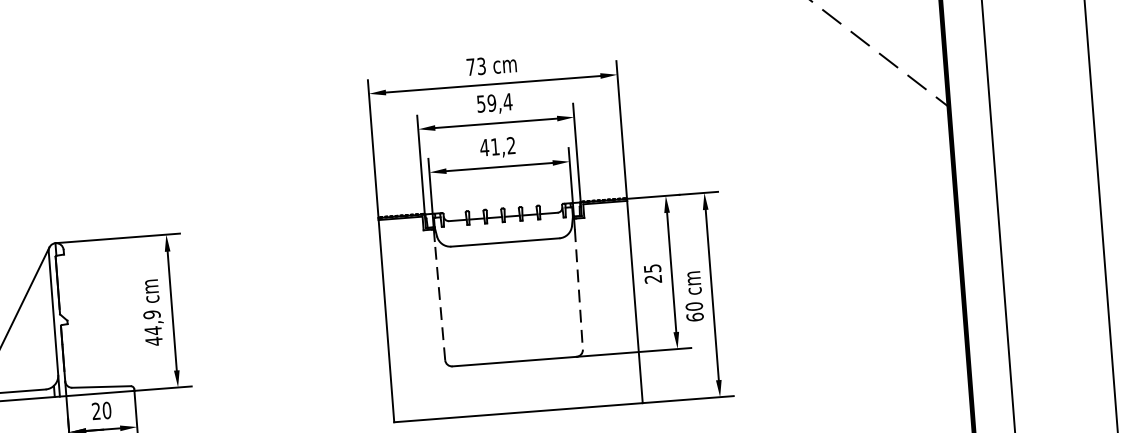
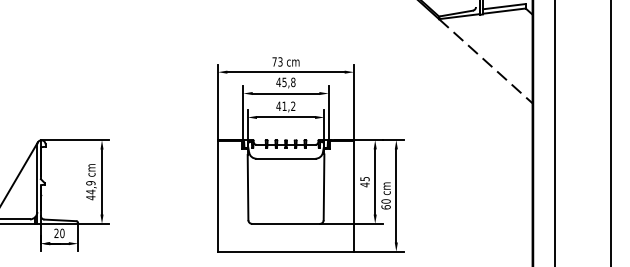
text: (493, 103) -> (285, 82), 59,4 -> 45,8
text: (652, 278) -> (364, 184), 25 -> 45
line: (579, 289) -> (324, 187), dashed -> solid
line: (440, 300) -> (248, 187), dashed -> solid

